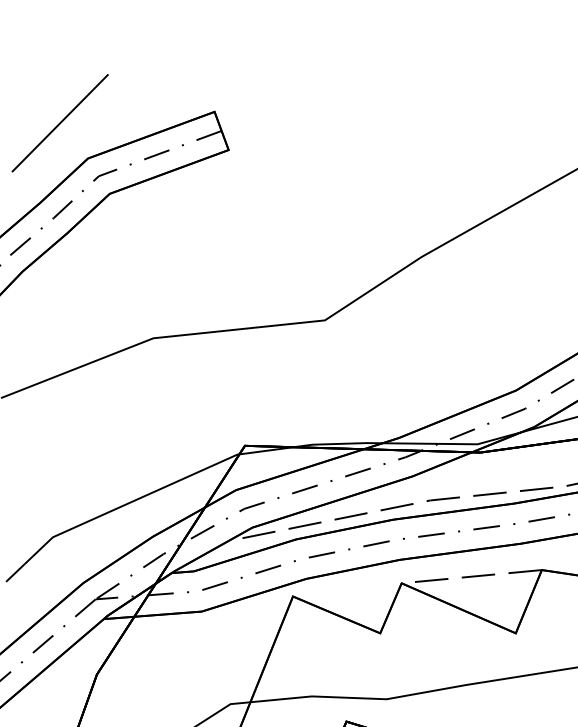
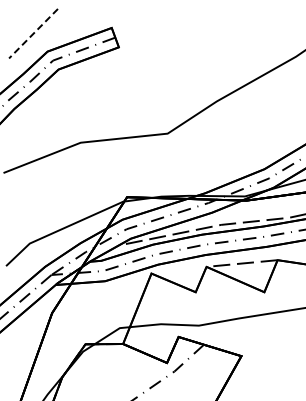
line: (60, 122) -> (33, 33), solid -> dashed

